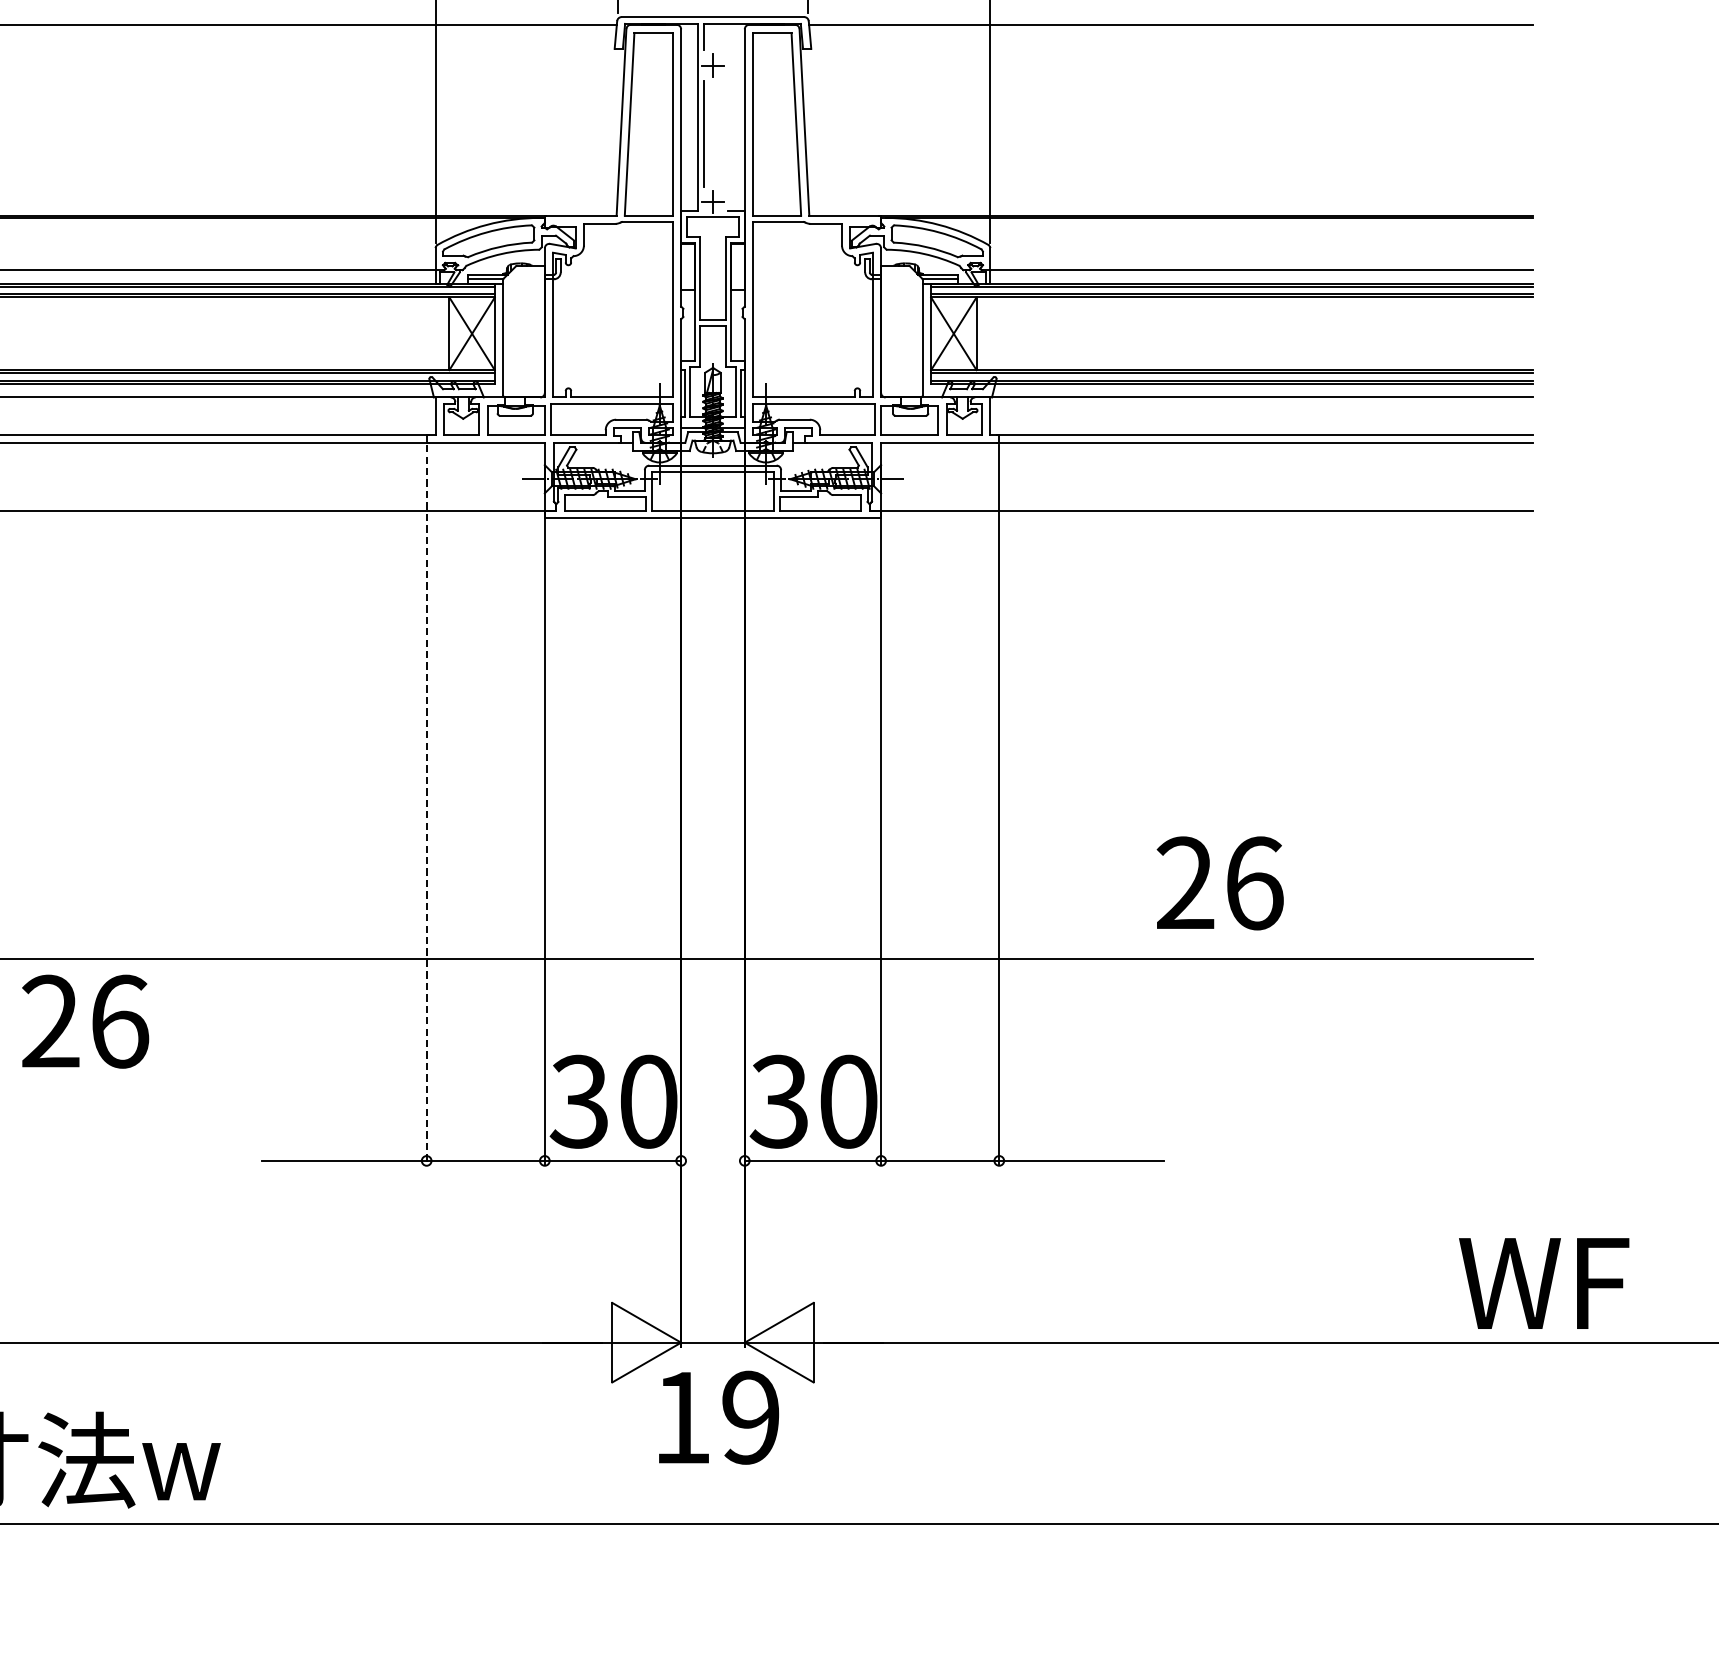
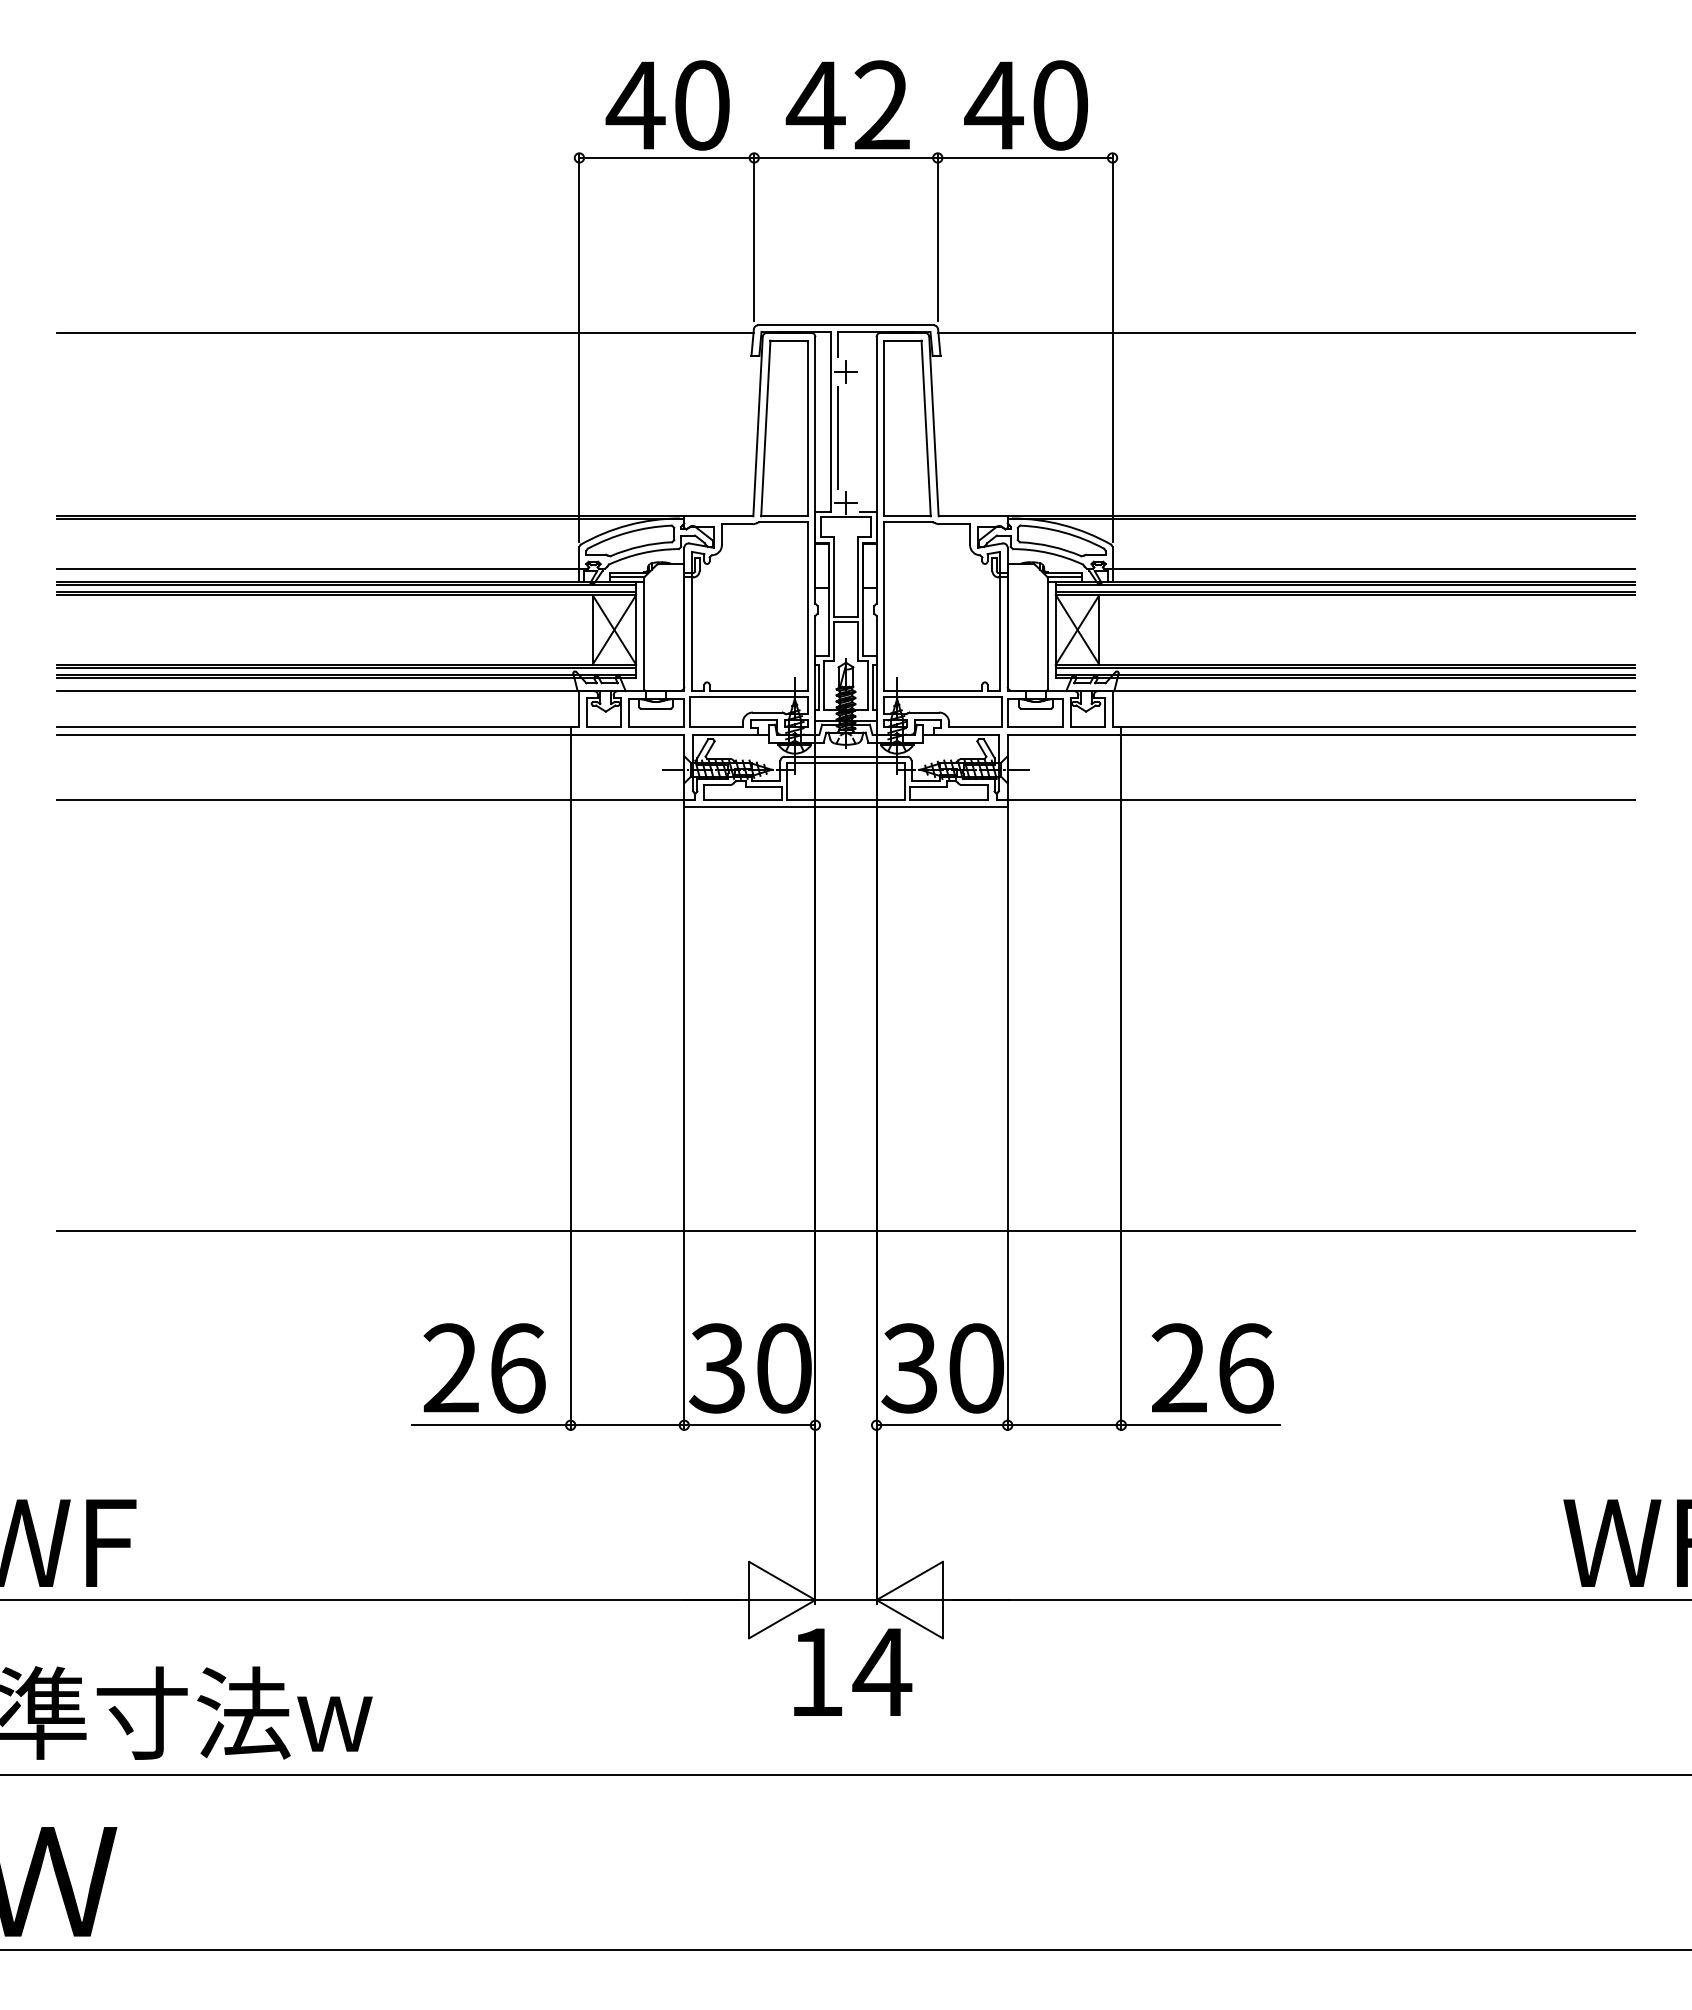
line: (426, 805) -> (570, 1083), dashed -> solid
text: (1219, 883) -> (1212, 1368), moved
text: (85, 1021) -> (484, 1368), moved
text: (750, 1417) -> (882, 1672), 19 -> 14

